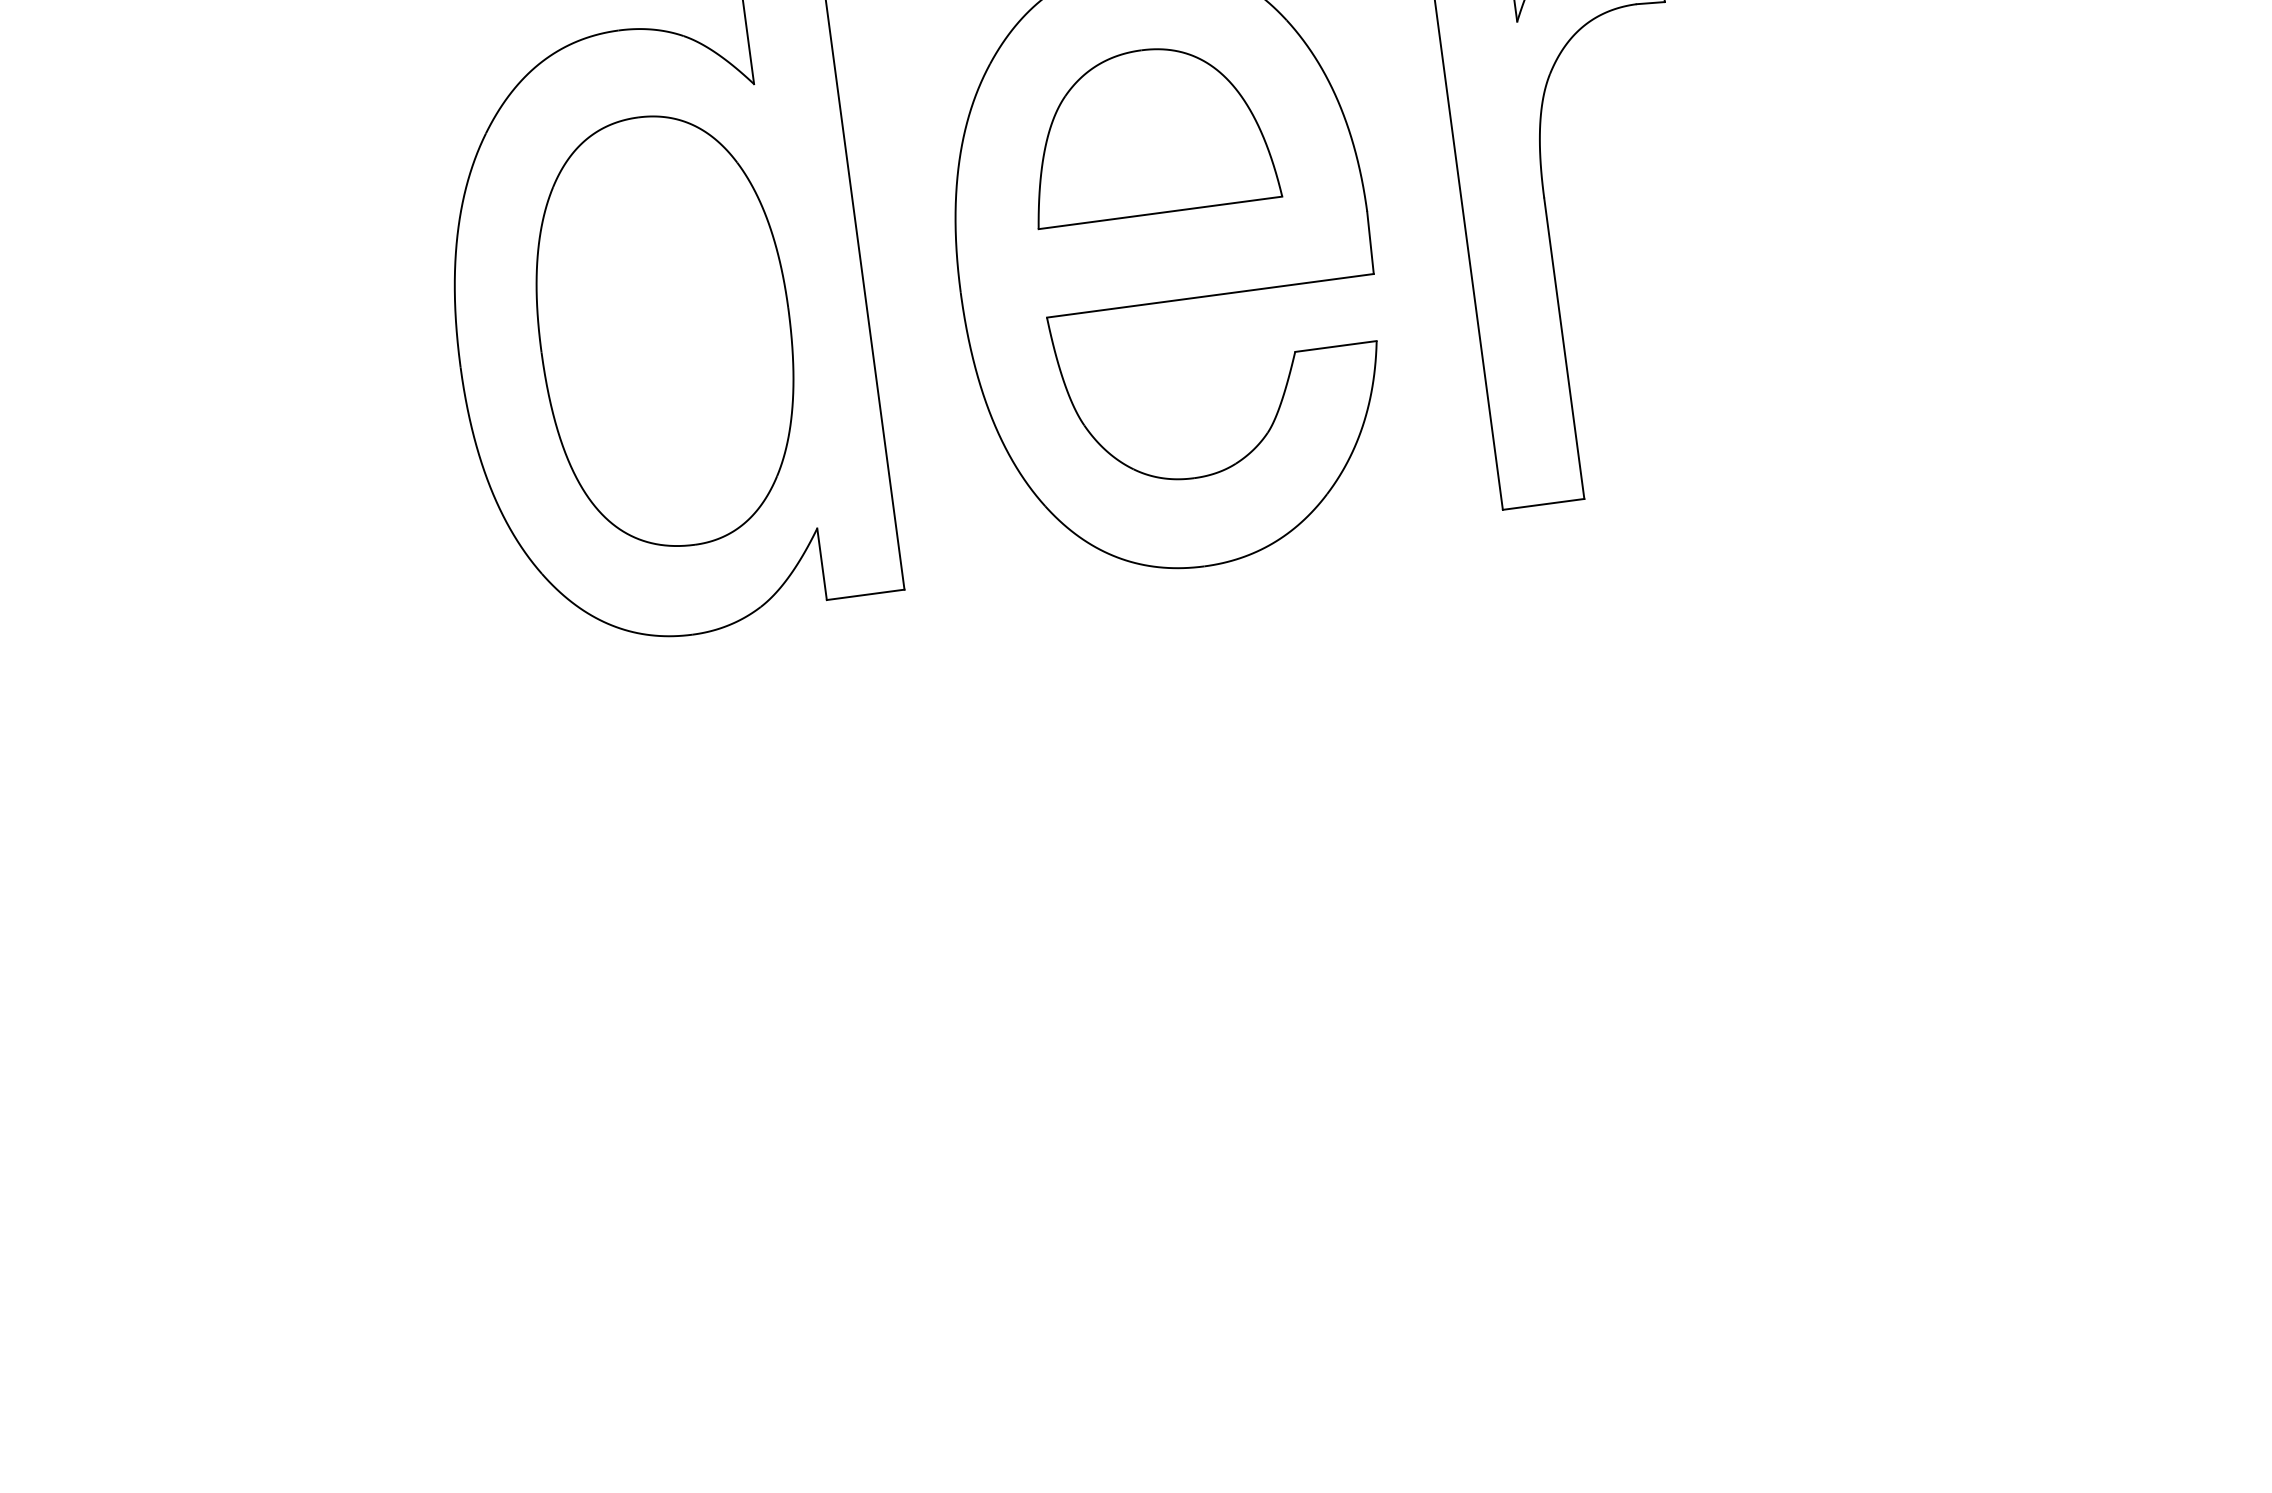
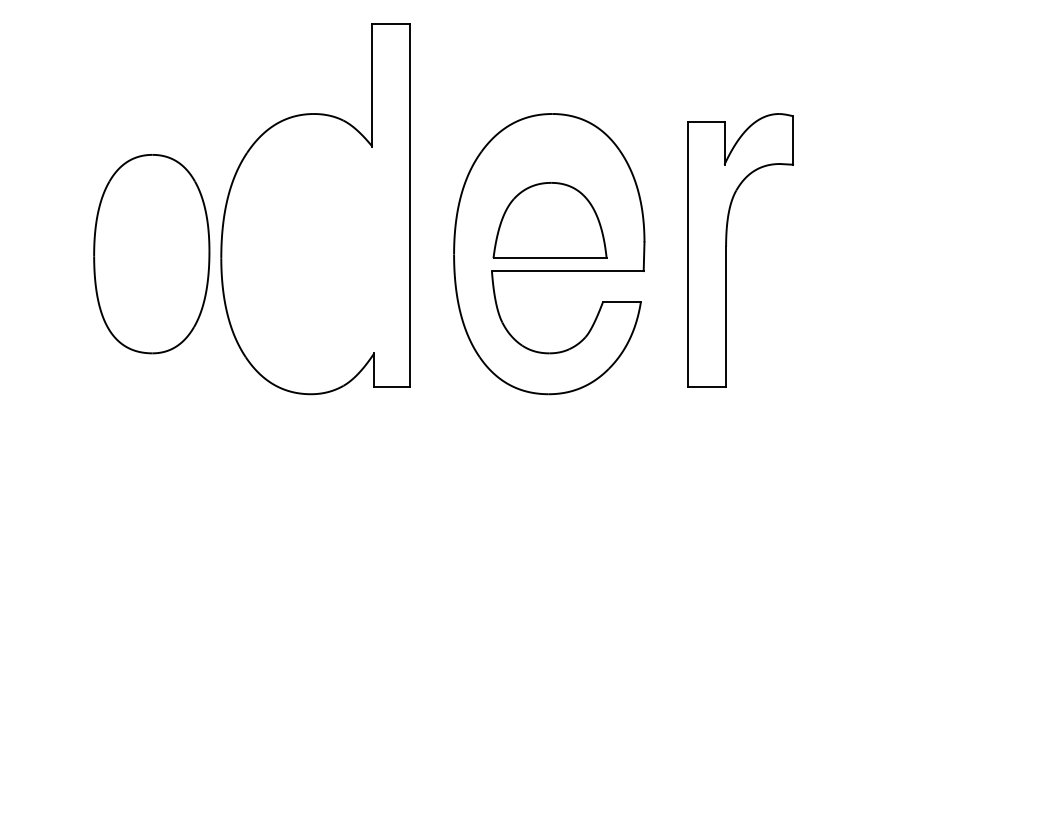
part: (1148, 131) -> (549, 220), moved
part: (664, 332) -> (151, 254), moved

